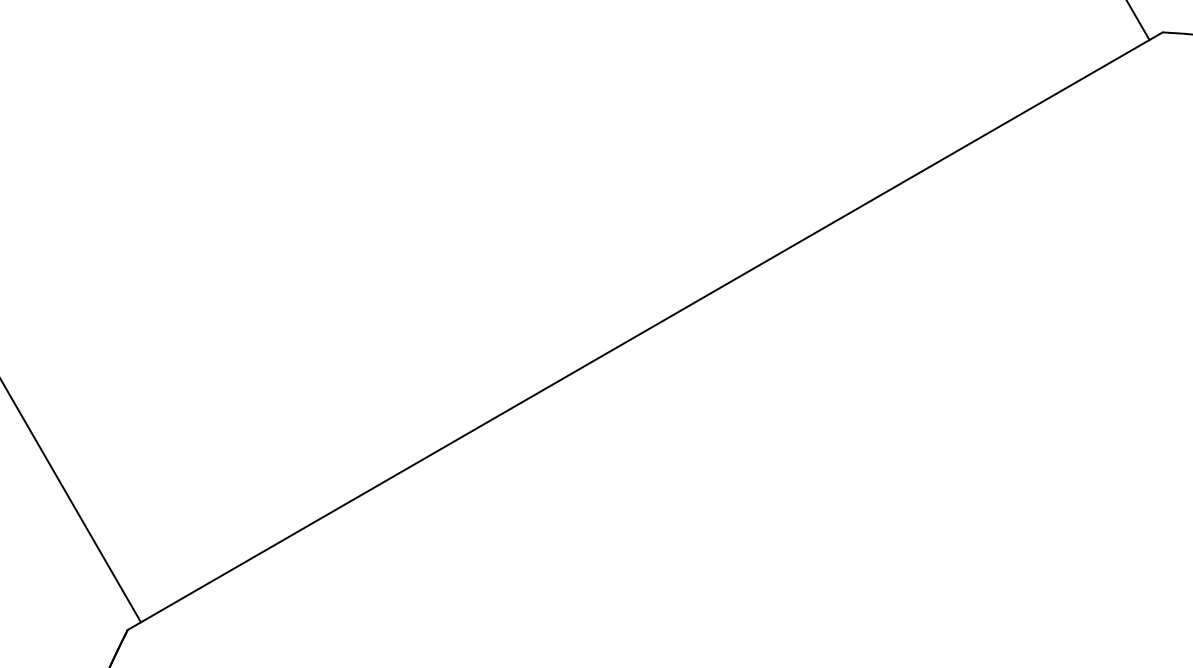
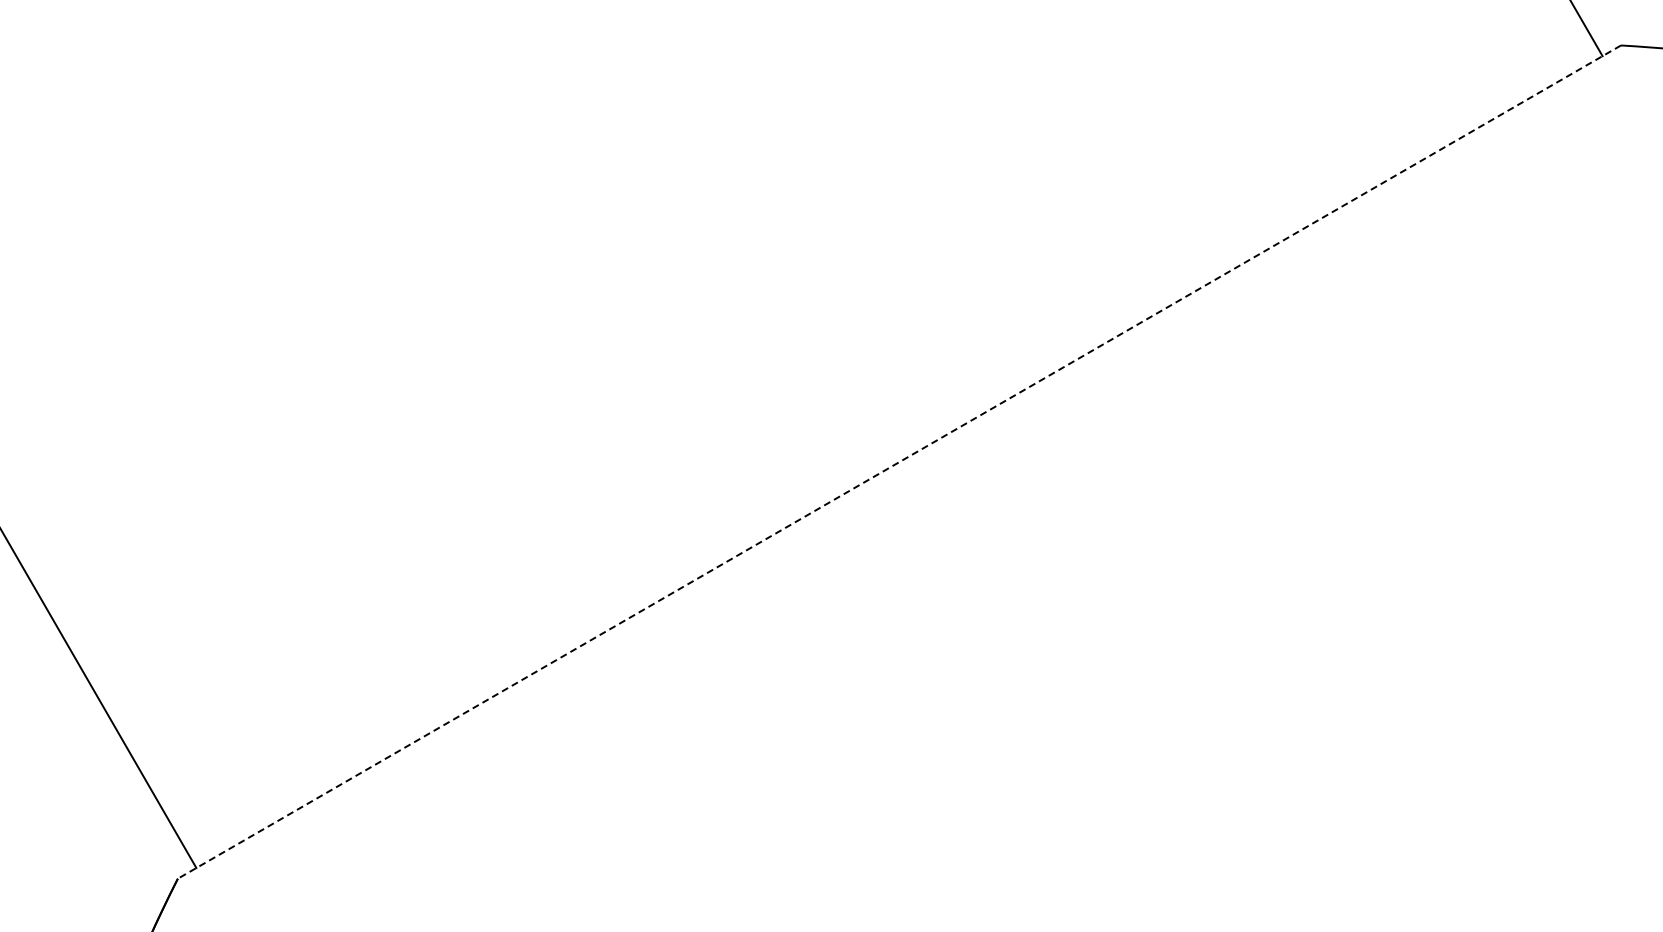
line: (645, 331) -> (899, 462), solid -> dashed

